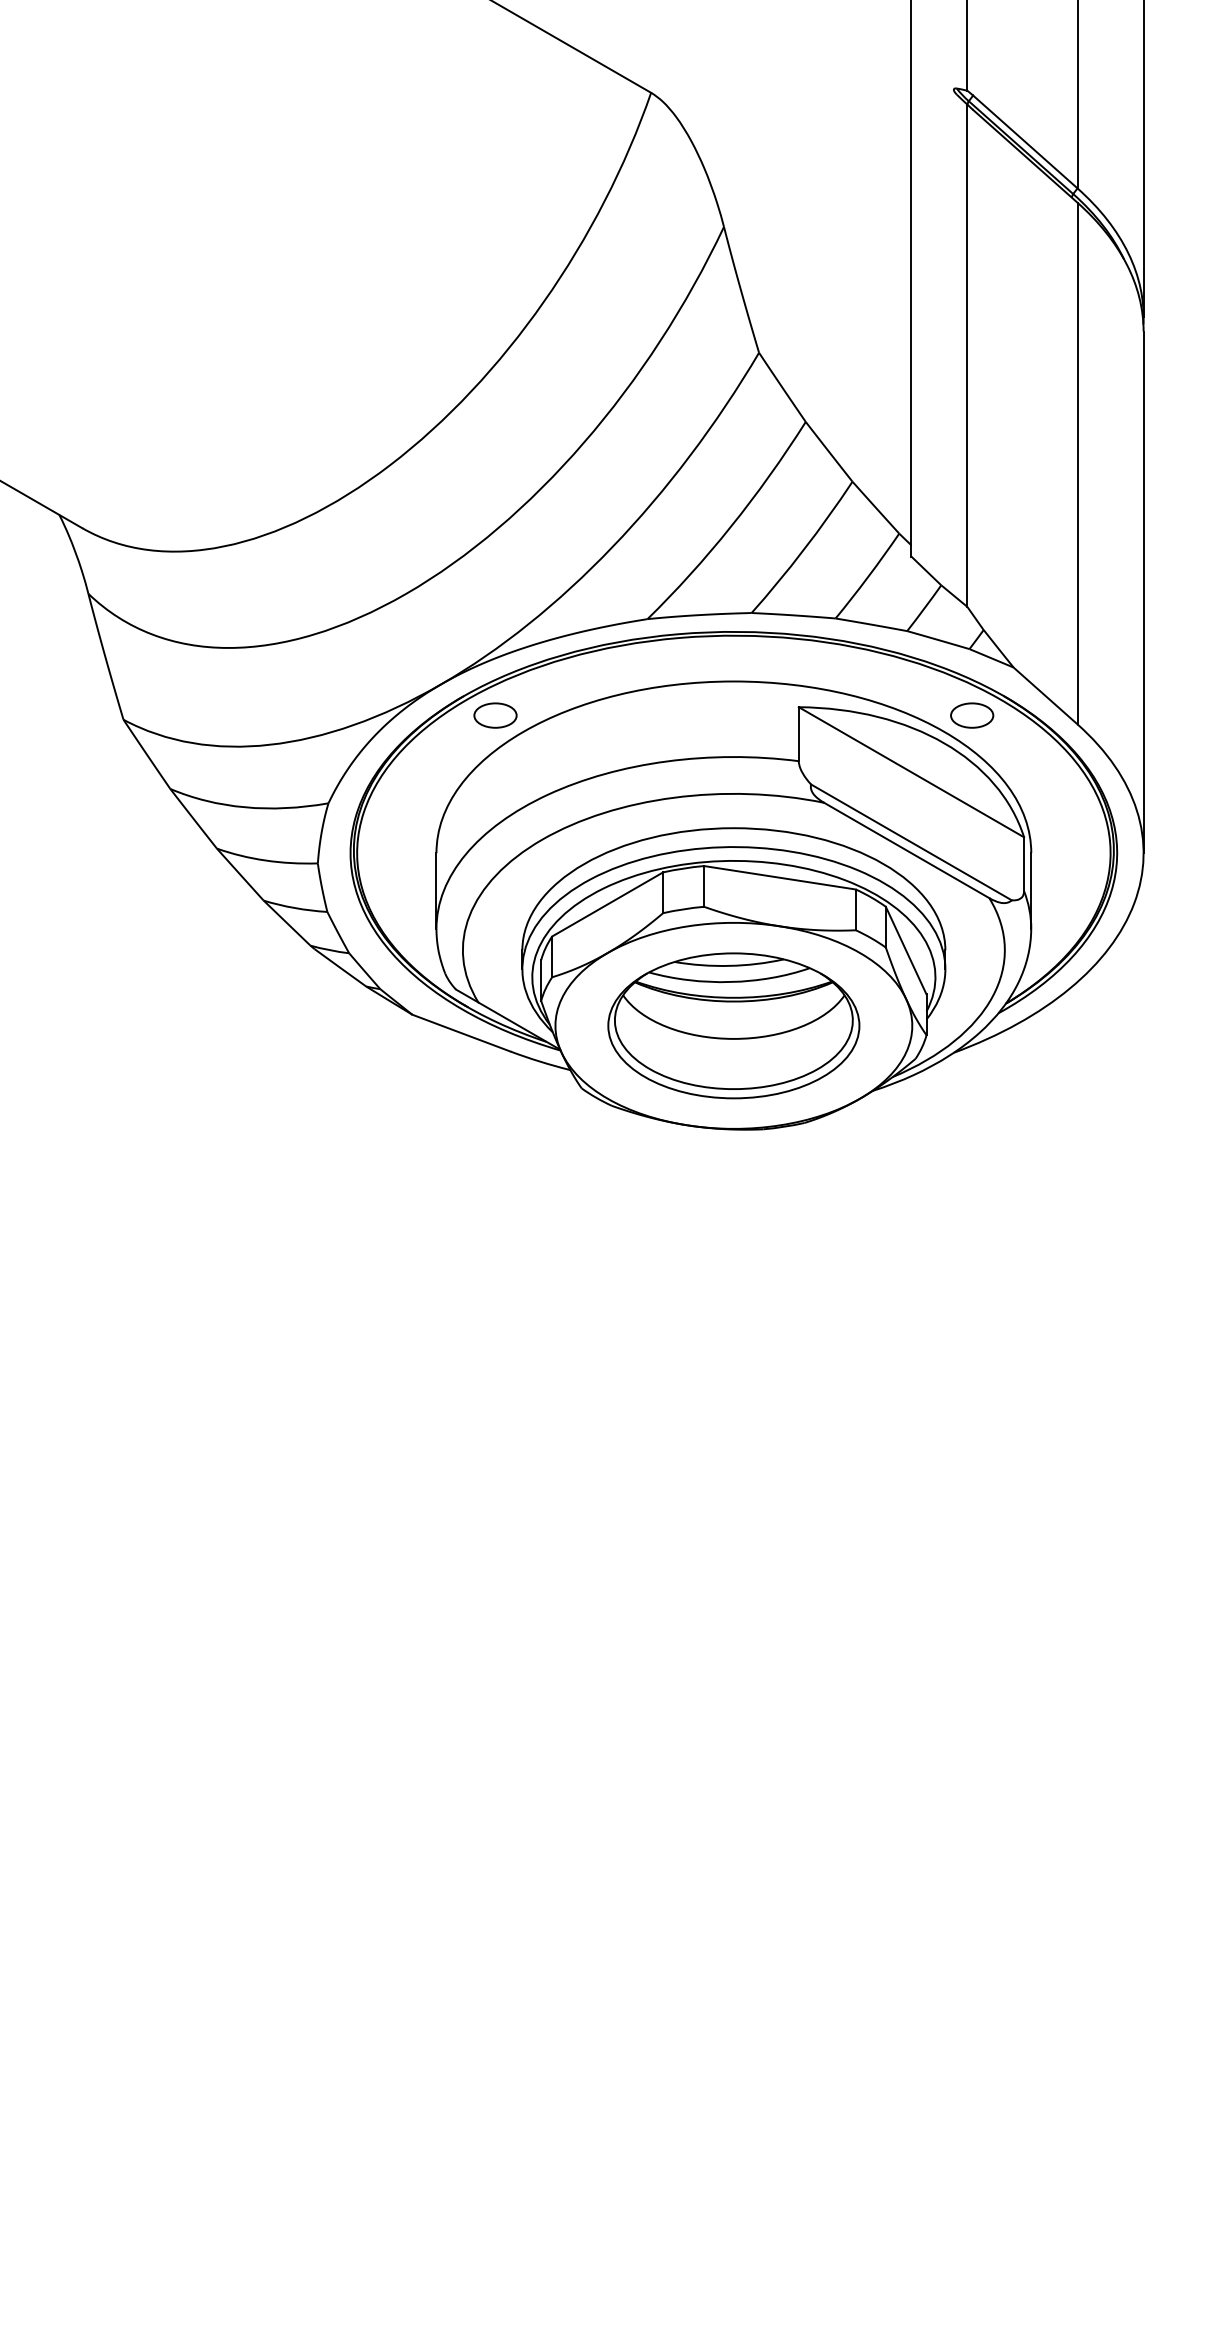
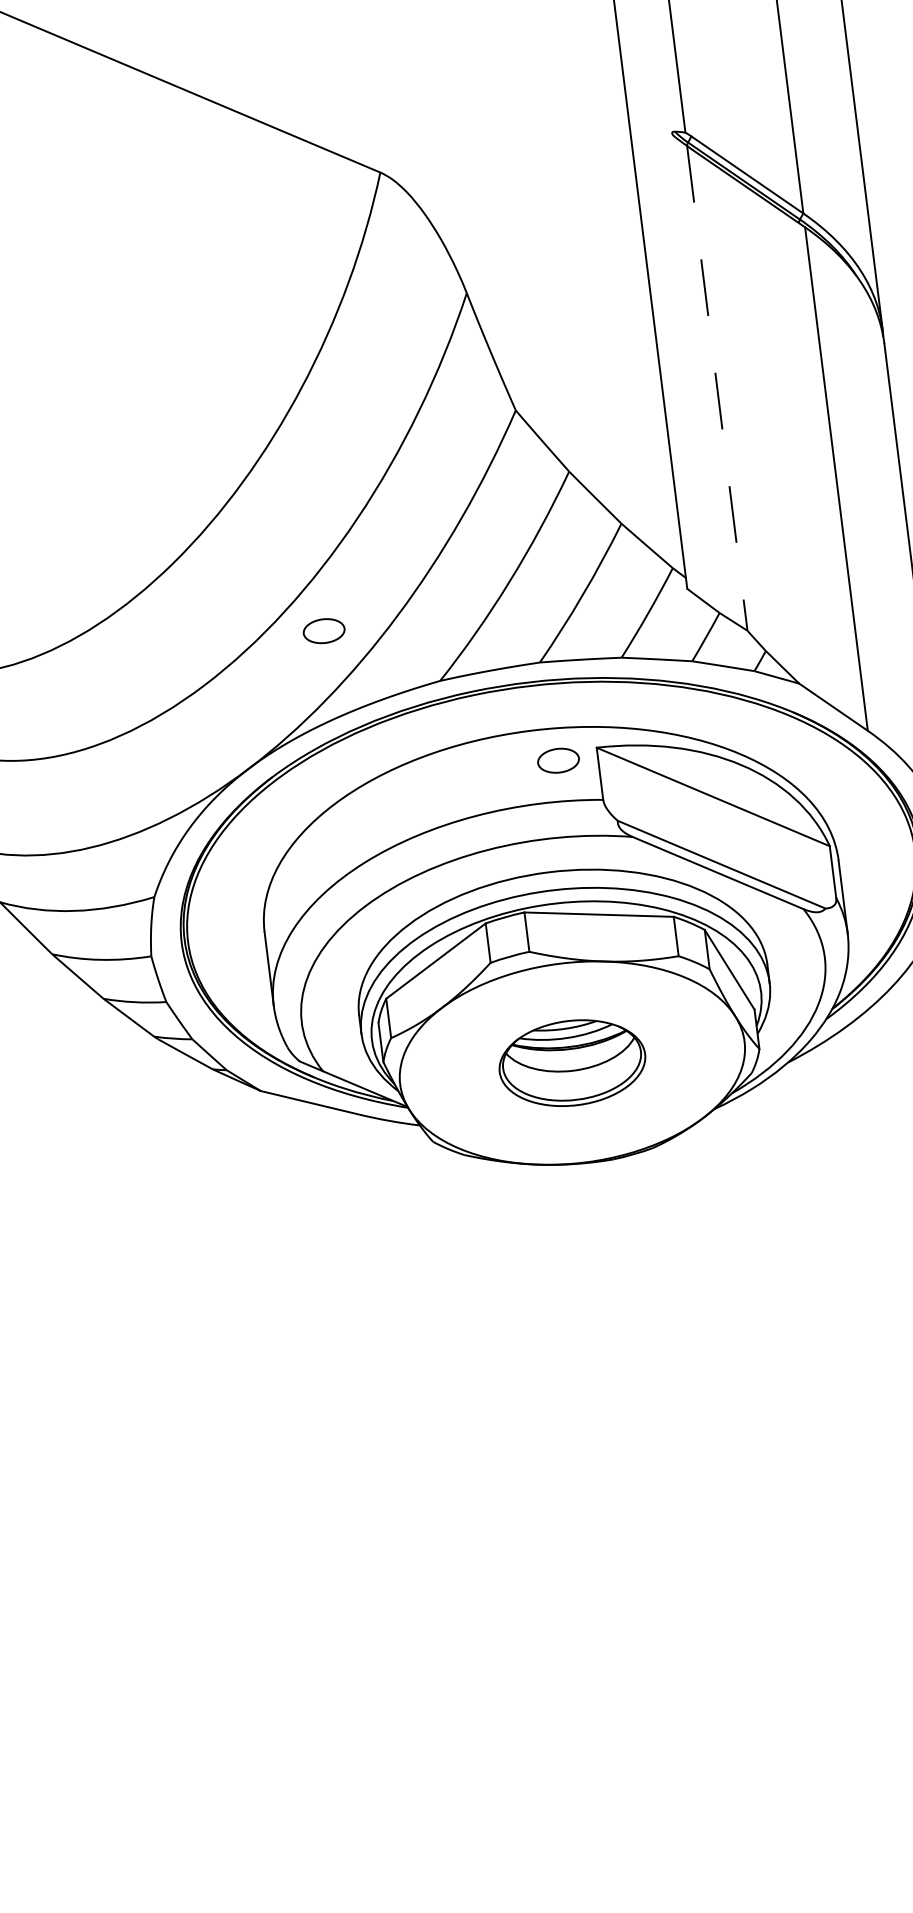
line: (967, 356) -> (717, 389), solid -> dashed
part: (495, 715) -> (324, 631), moved
part: (972, 715) -> (558, 760), moved
part: (733, 1025) -> (571, 1062), size x0.6

